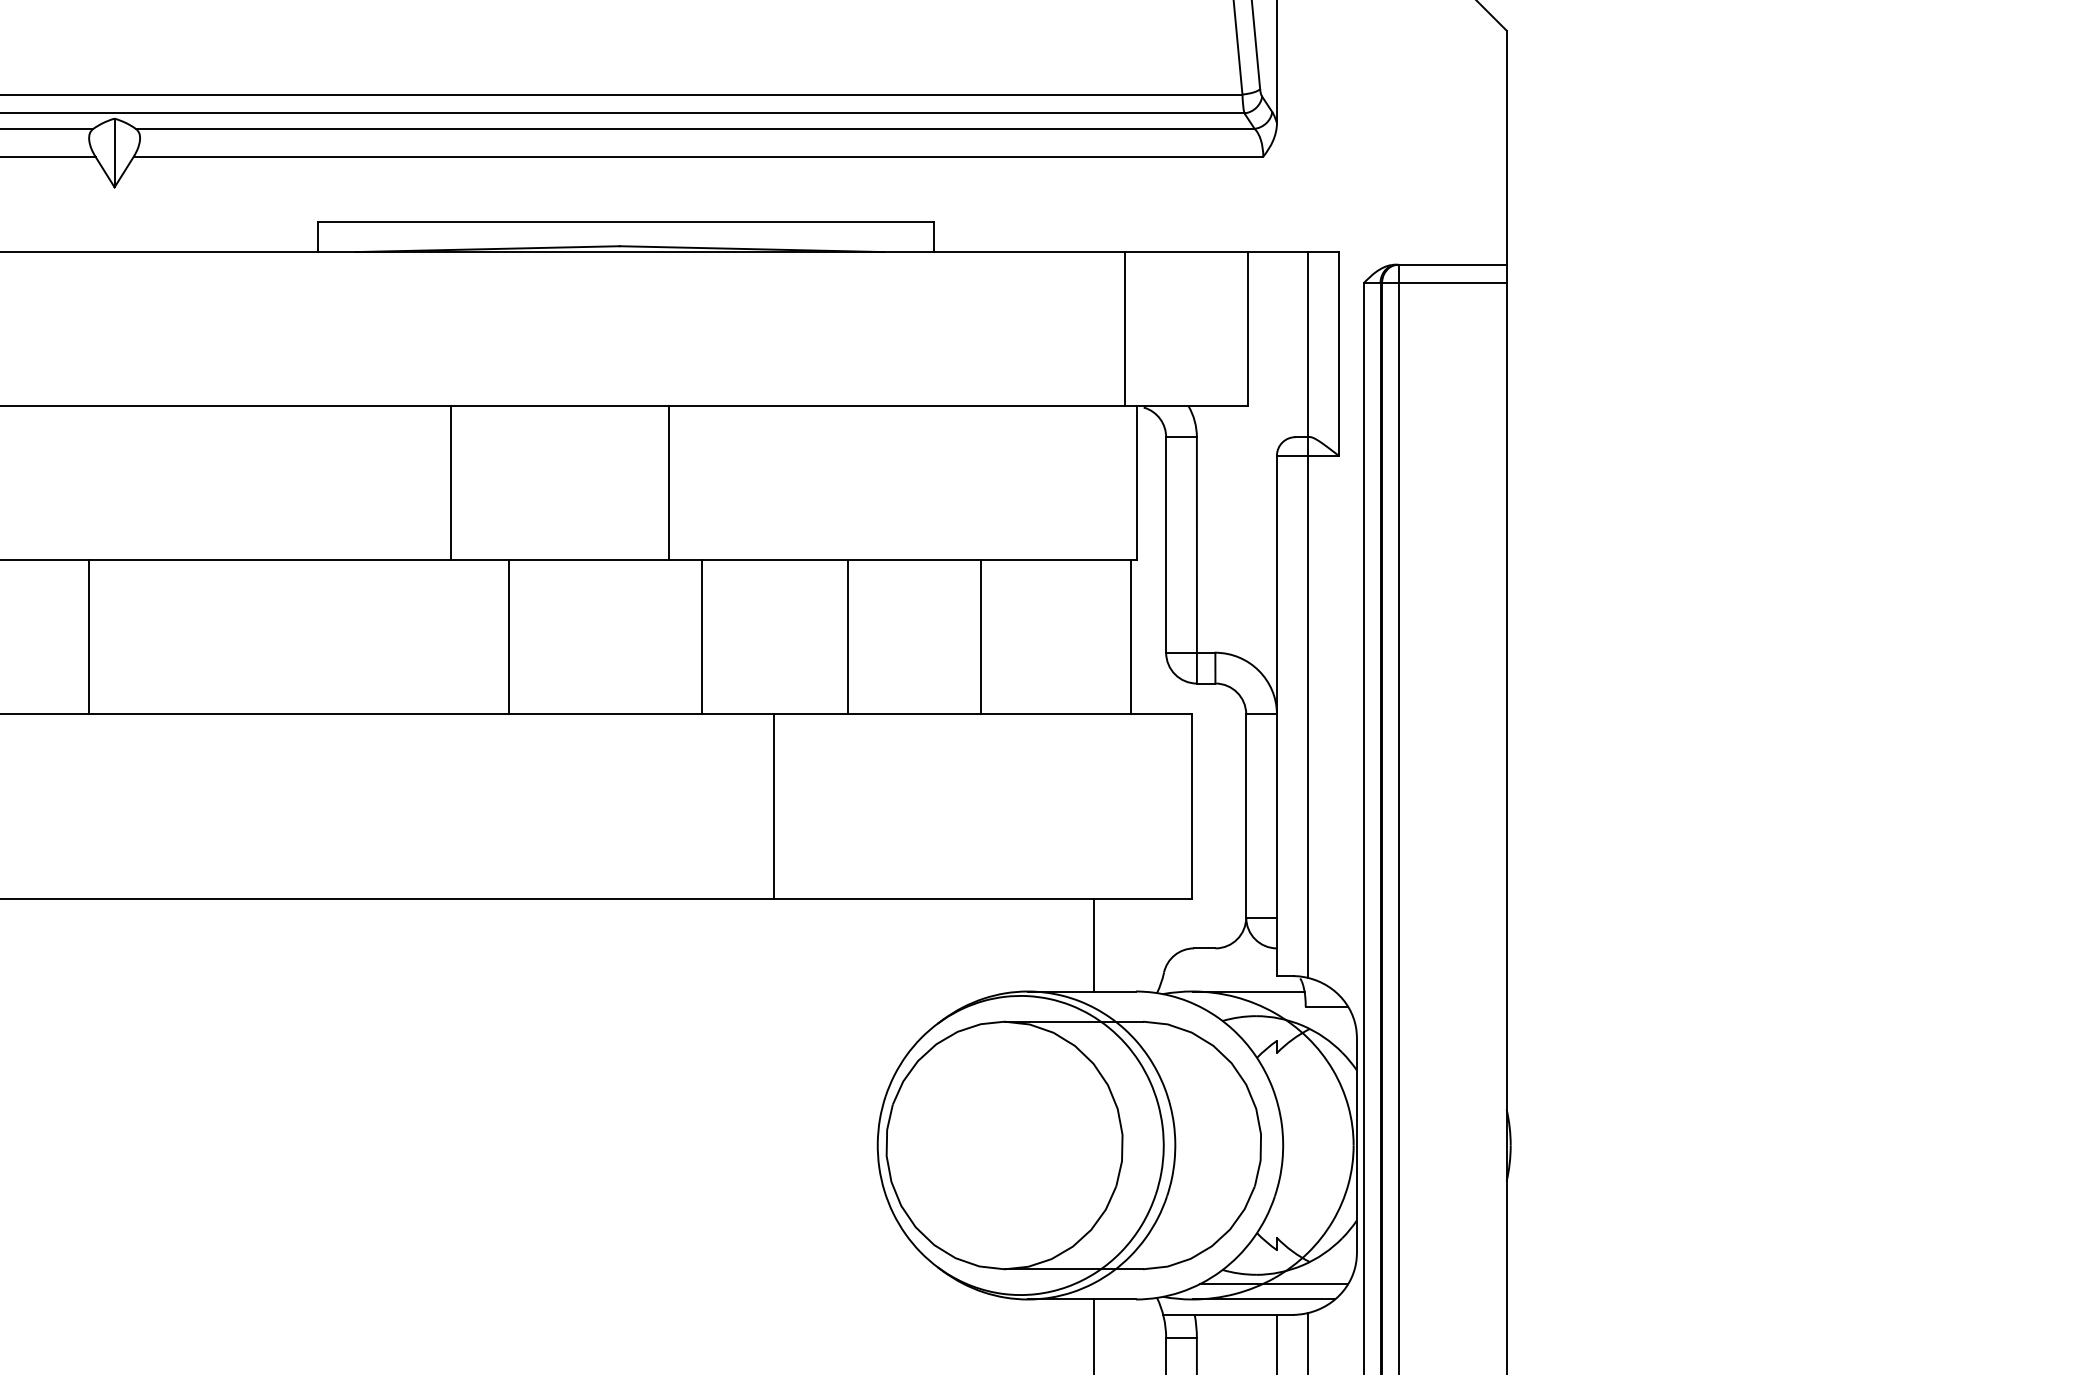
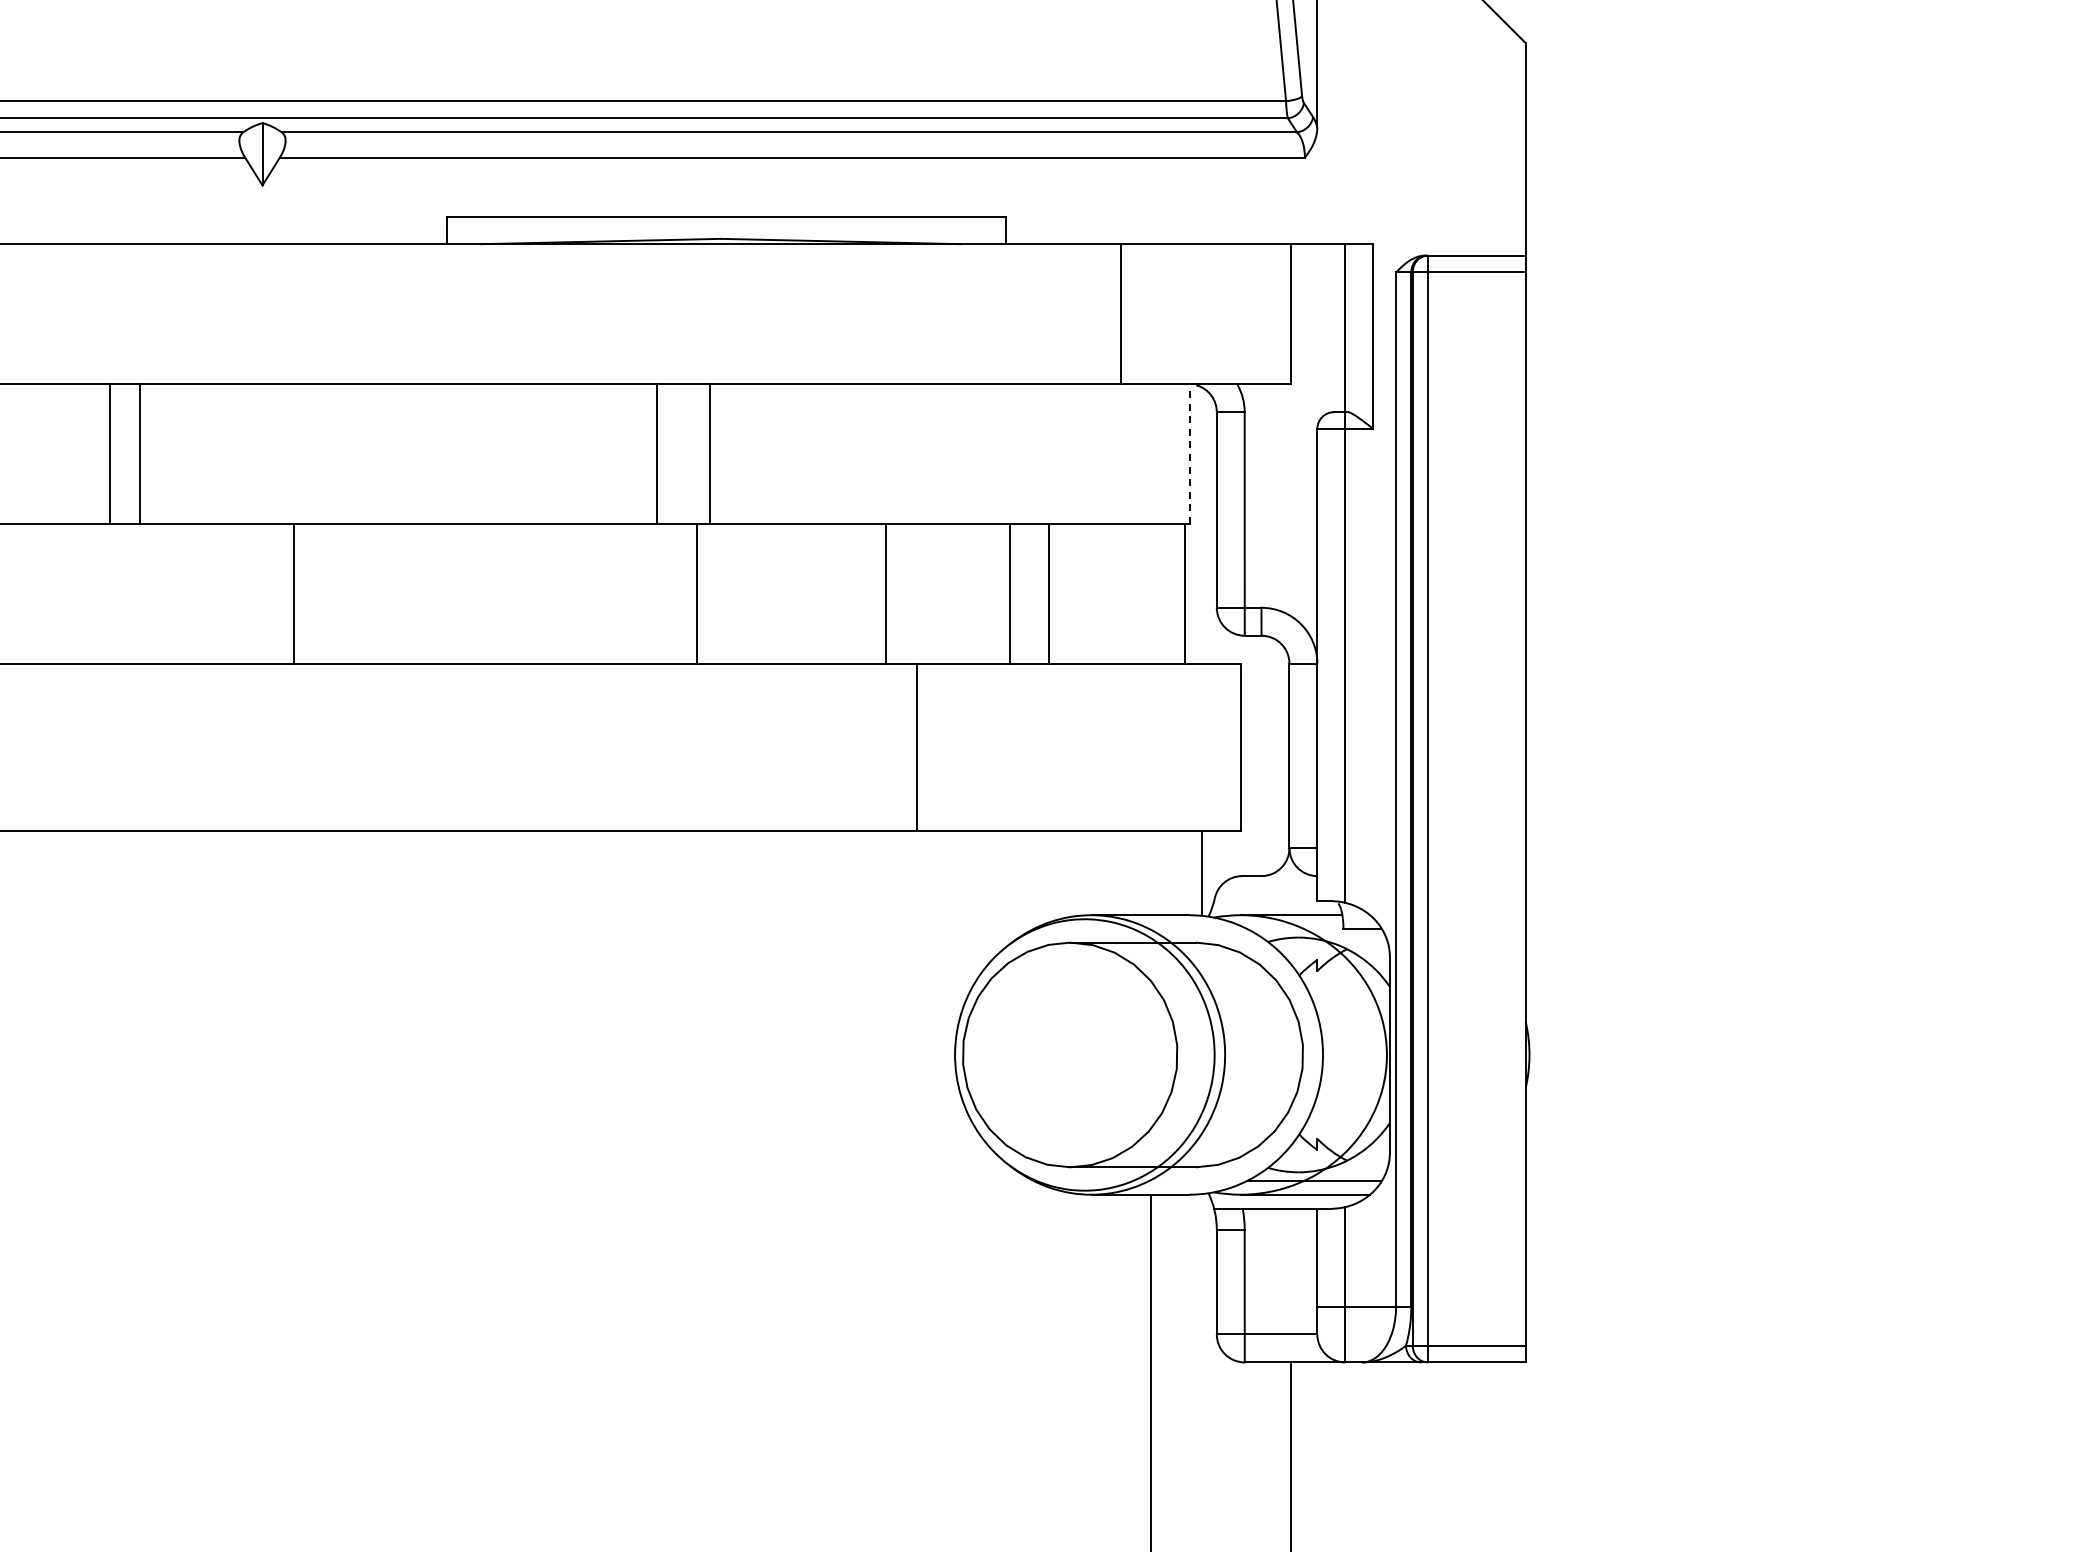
line: (1125, 329) -> (1121, 314), moved
line: (450, 482) -> (656, 453), moved
line: (668, 482) -> (709, 453), moved
line: (1137, 483) -> (1190, 454), solid -> dashed
line: (89, 636) -> (293, 593), moved
line: (509, 636) -> (697, 593), moved
line: (701, 636) -> (885, 593), moved
line: (848, 636) -> (1010, 593), moved
line: (773, 806) -> (916, 747), moved
line: (1094, 945) -> (1202, 873), moved

